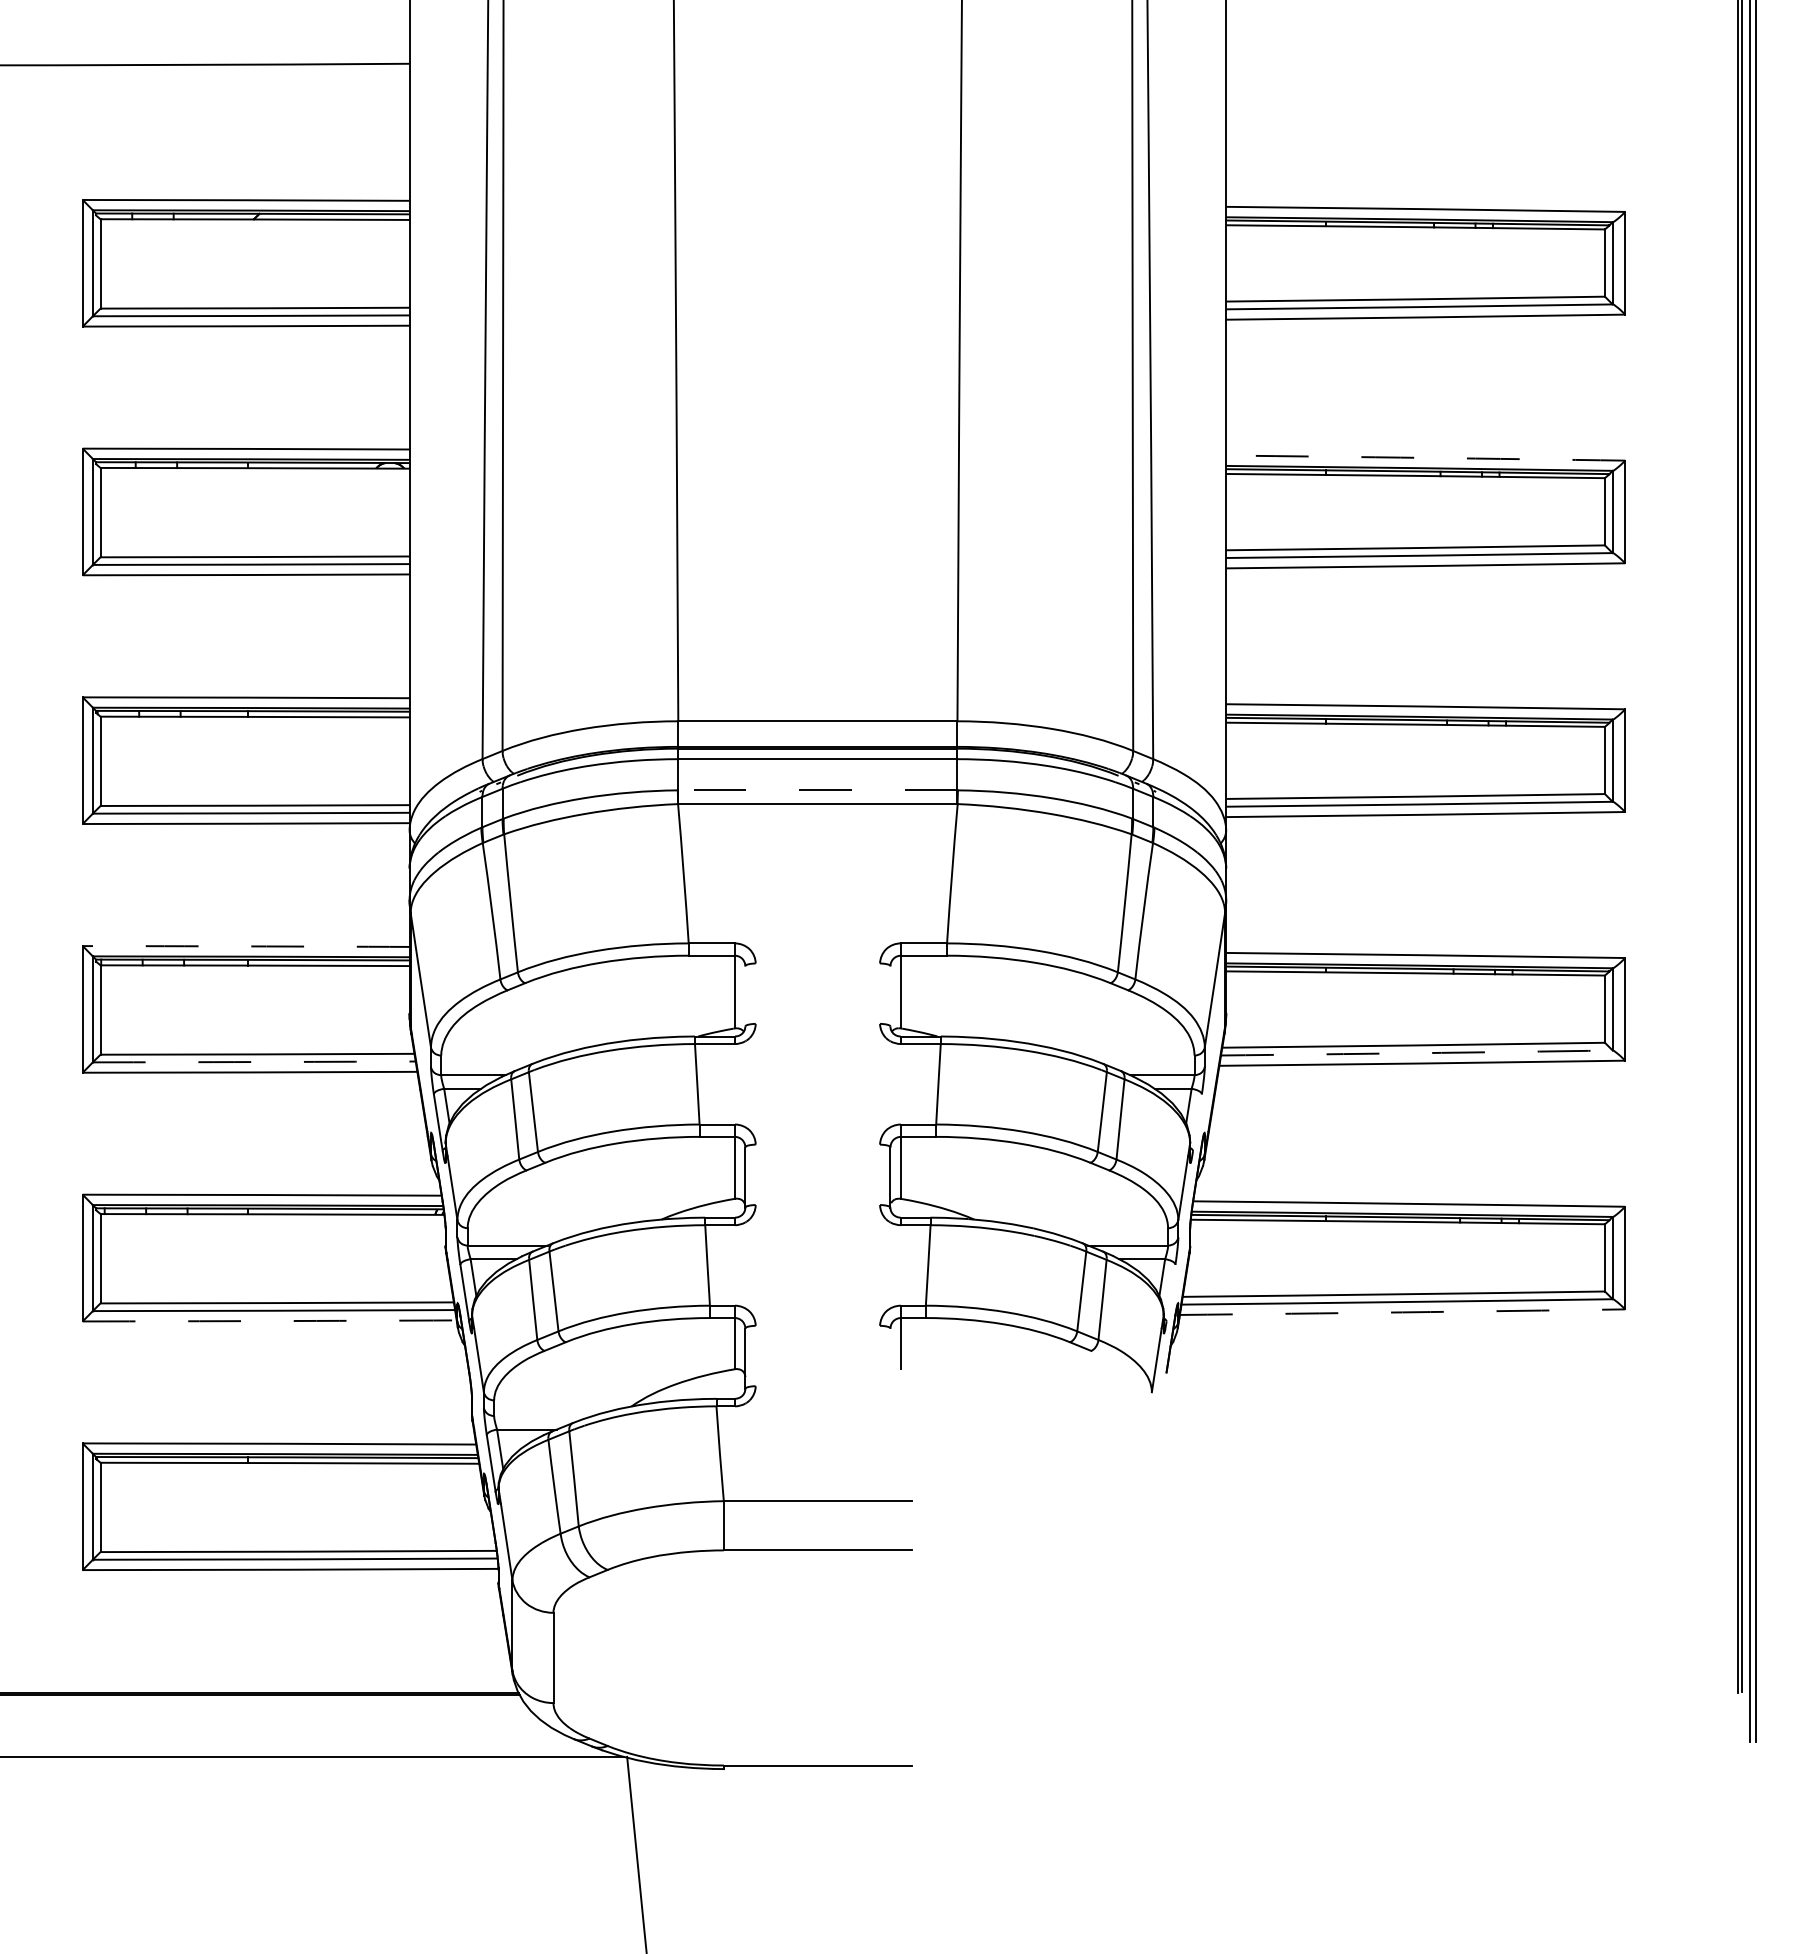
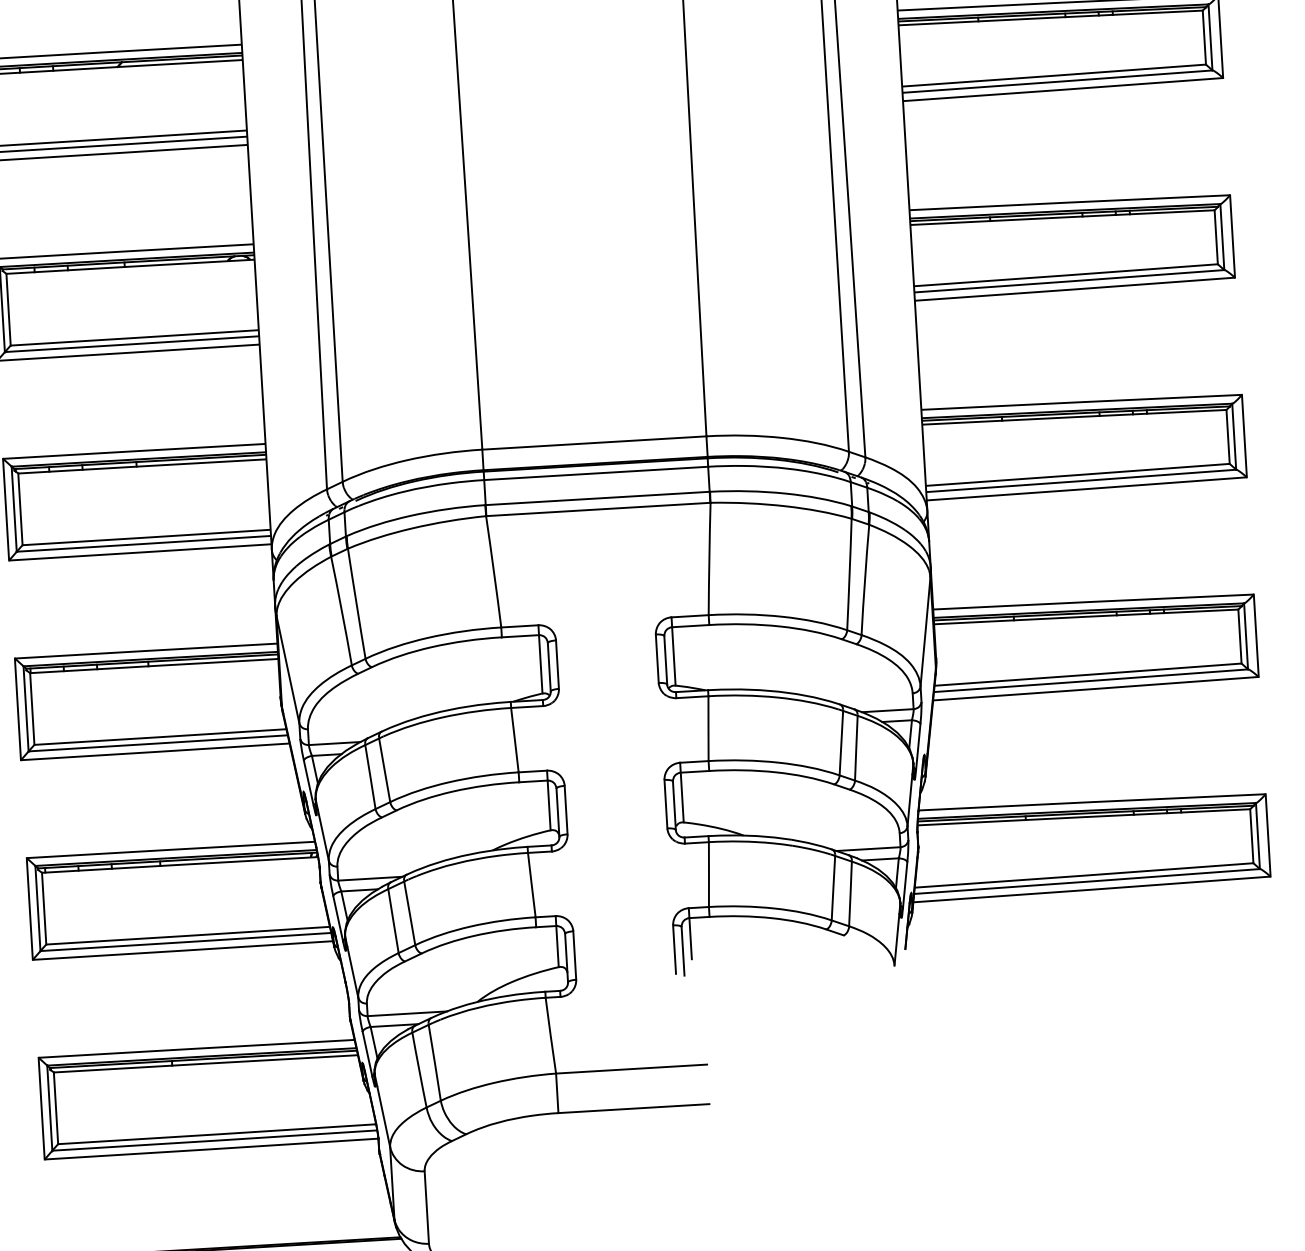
arc: (1425, 457) -> (1069, 202), dashed -> solid
line: (817, 790) -> (597, 498), dashed -> solid
arc: (246, 946) -> (146, 651), dashed -> solid
line: (755, 993) -> (557, 664), added
line: (880, 993) -> (657, 658), added
line: (745, 996) -> (549, 667), added
line: (890, 996) -> (665, 660), added
arc: (1417, 1053) -> (1091, 681), dashed -> solid
arc: (254, 1062) -> (158, 743), dashed -> solid
line: (1197, 1122) -> (918, 746), added
line: (755, 1174) -> (565, 809), added
line: (880, 1174) -> (666, 803), added
line: (1170, 1292) -> (904, 884), added
arc: (1402, 1312) -> (1091, 889), dashed -> solid
arc: (269, 1321) -> (182, 951), dashed -> solid
line: (755, 1355) -> (574, 955), added
line: (880, 1355) -> (674, 949), added
line: (890, 1358) -> (683, 951), added
line: (543, 1415) -> (407, 1013), added

